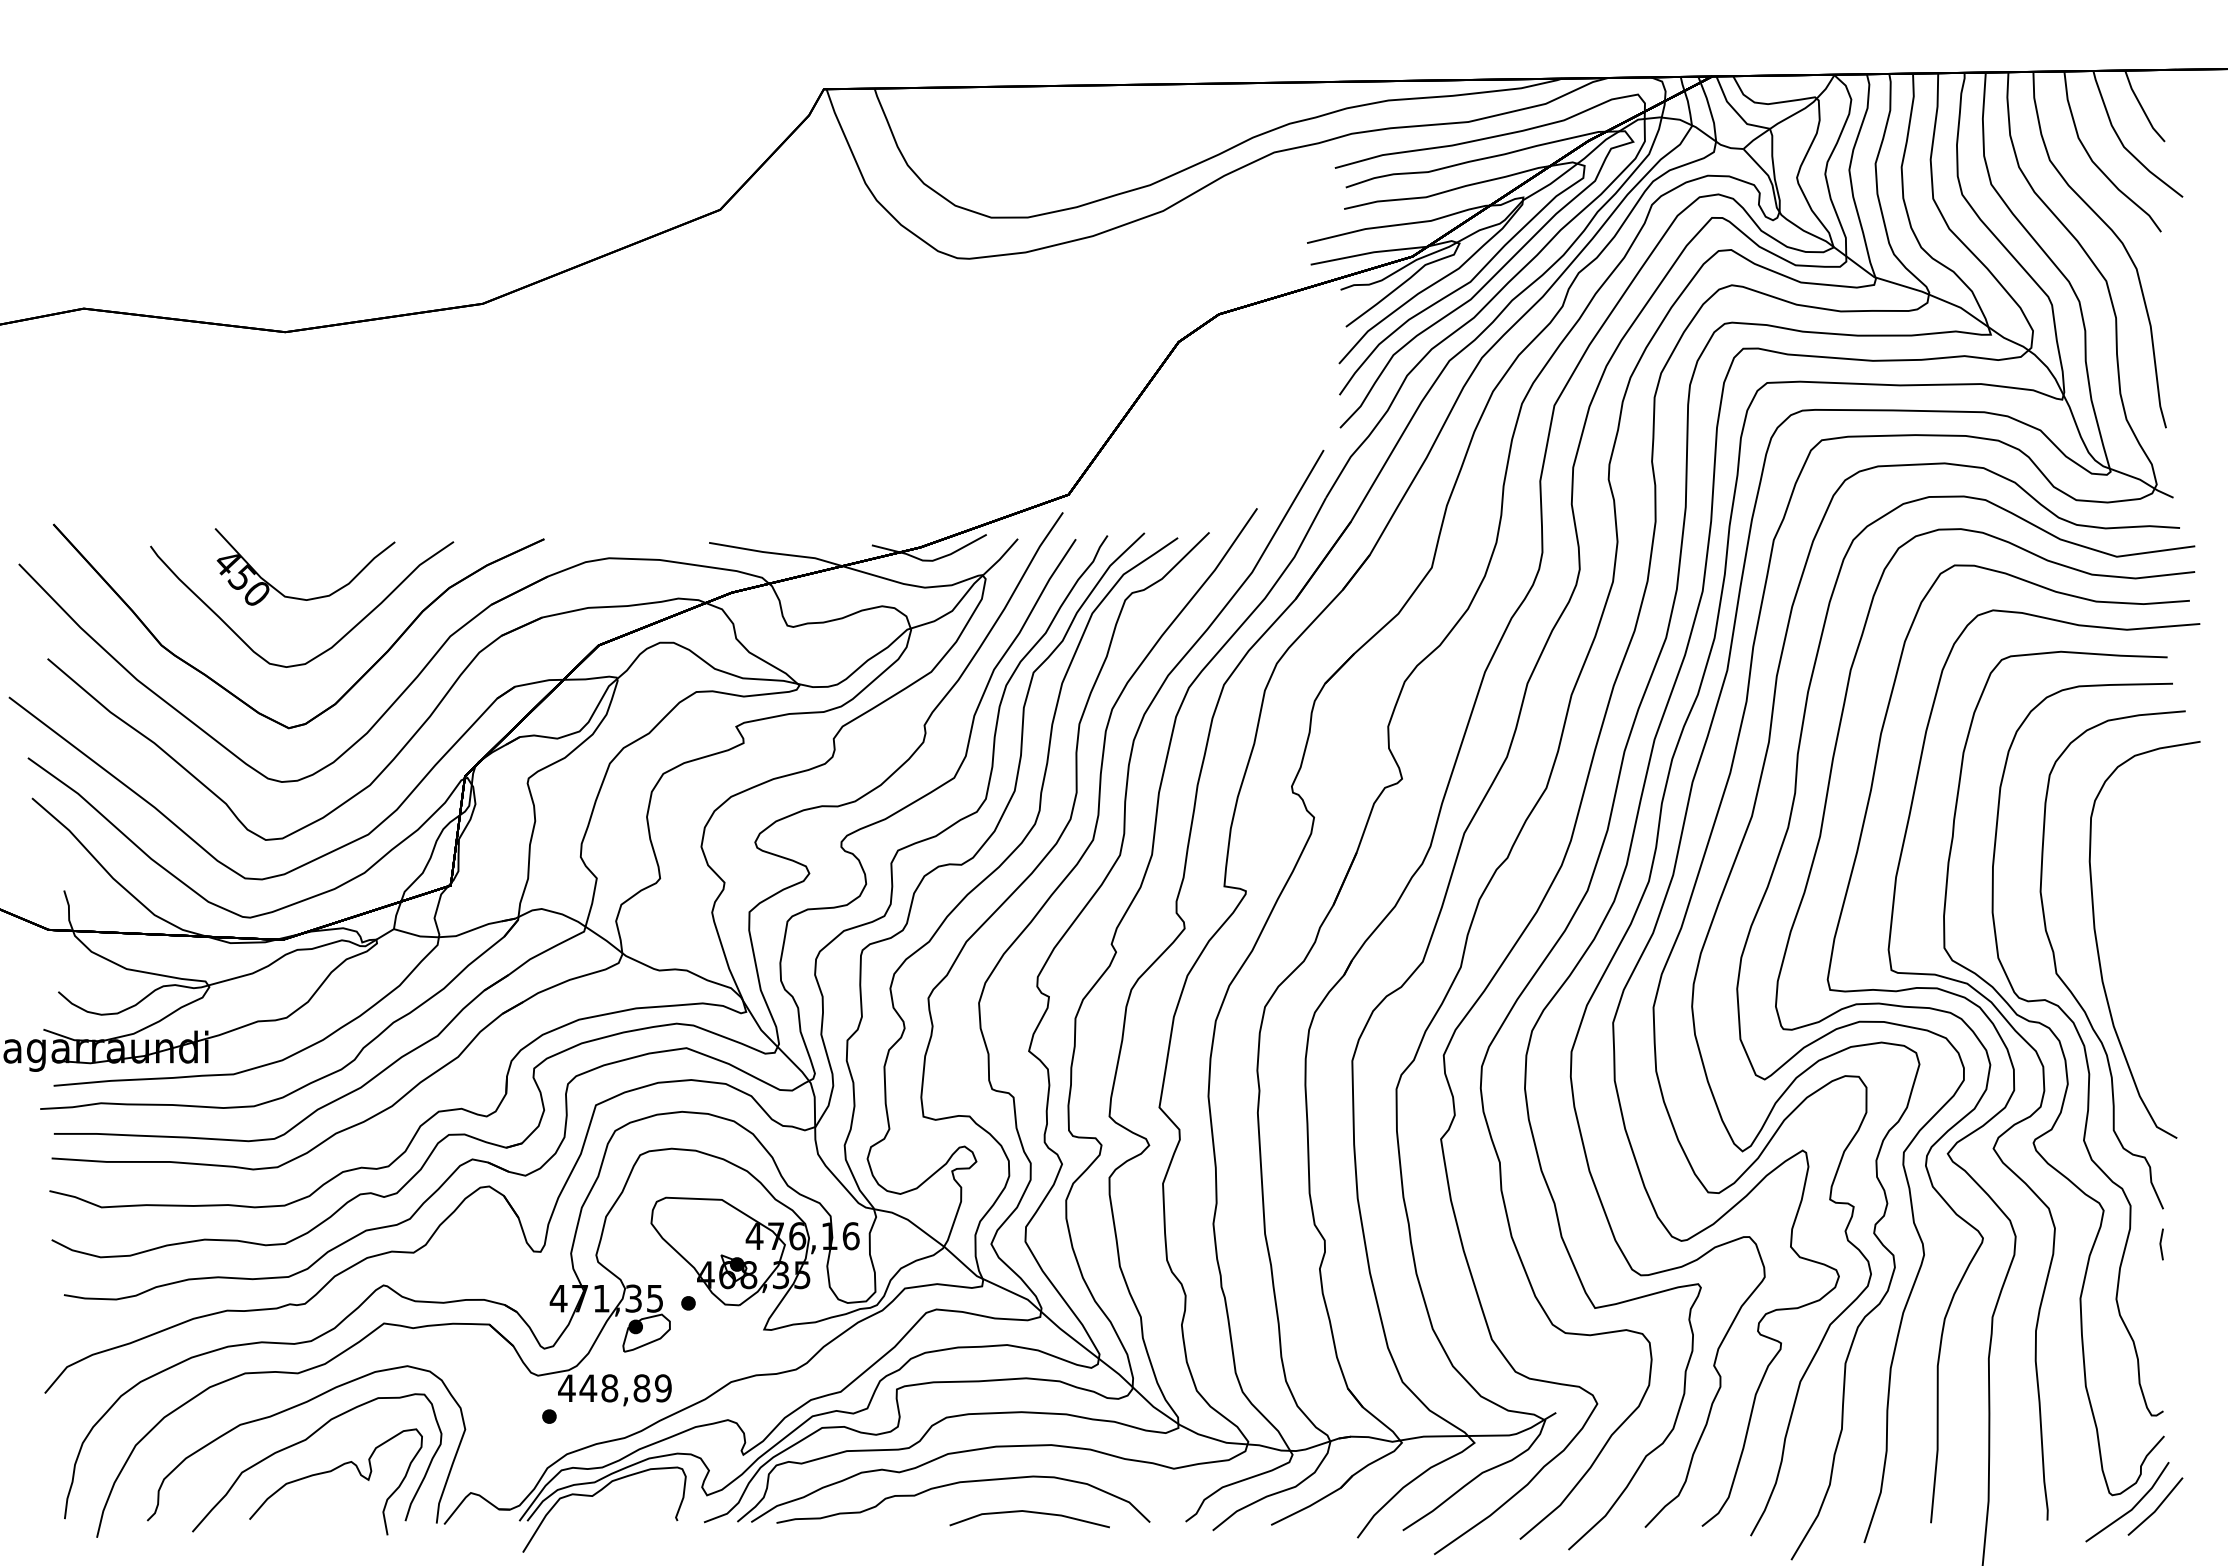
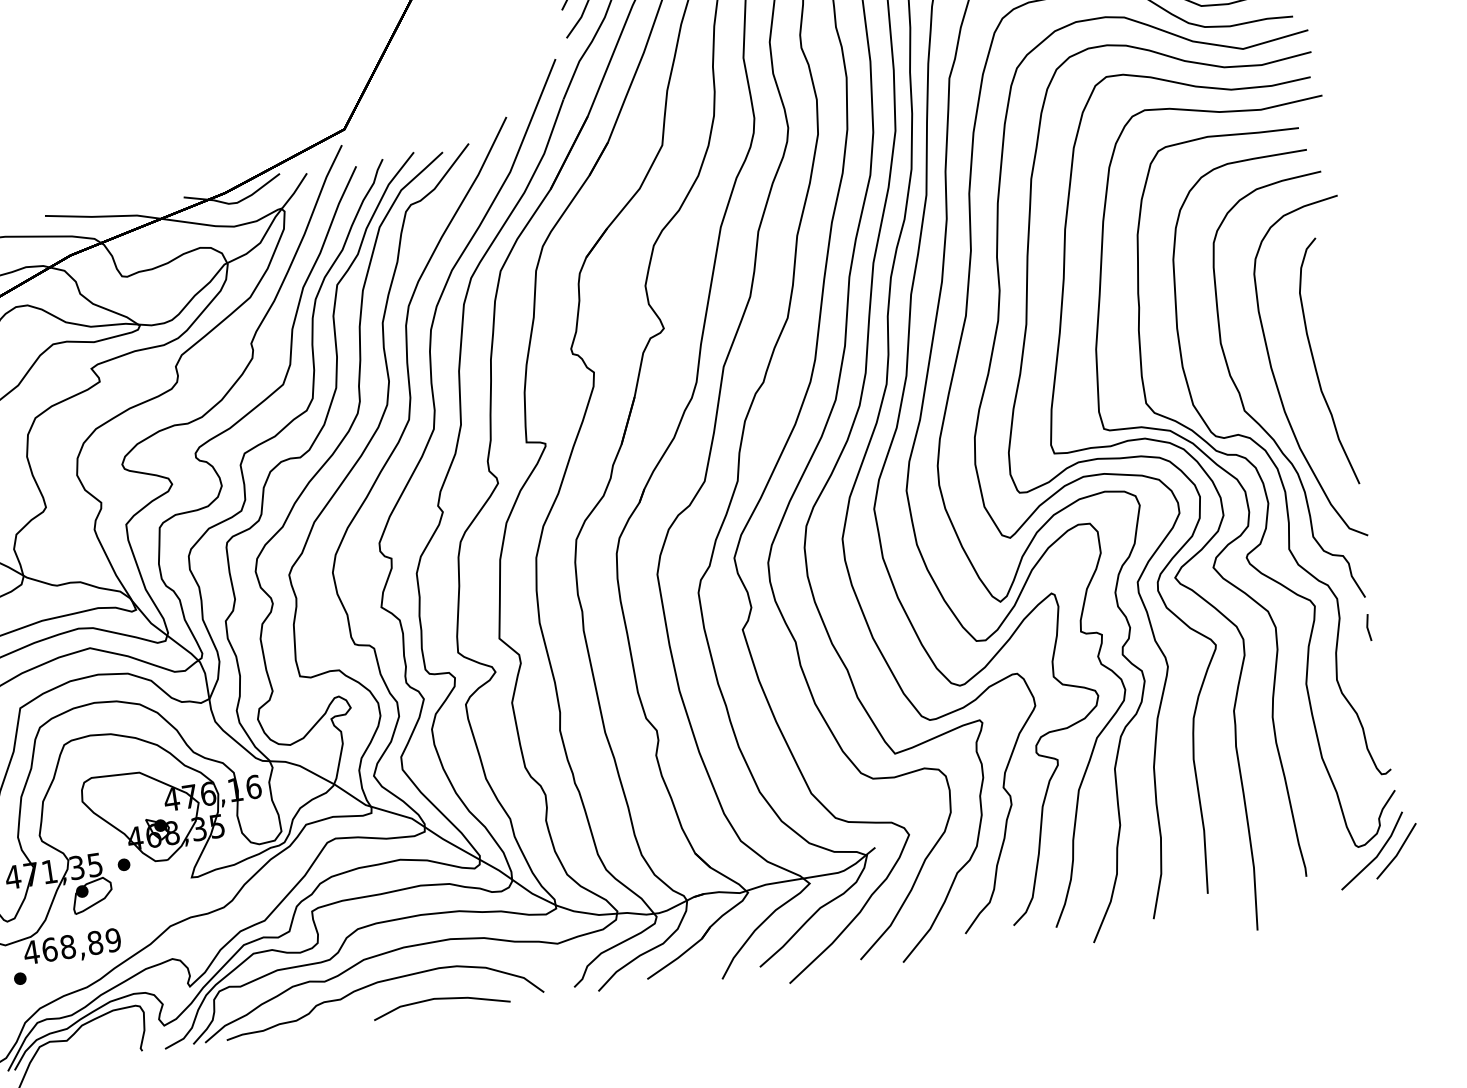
part: (2146, 934) -> (1316, 366), added
text: (588, 1388) -> (49, 949), 448,89 -> 468,89

